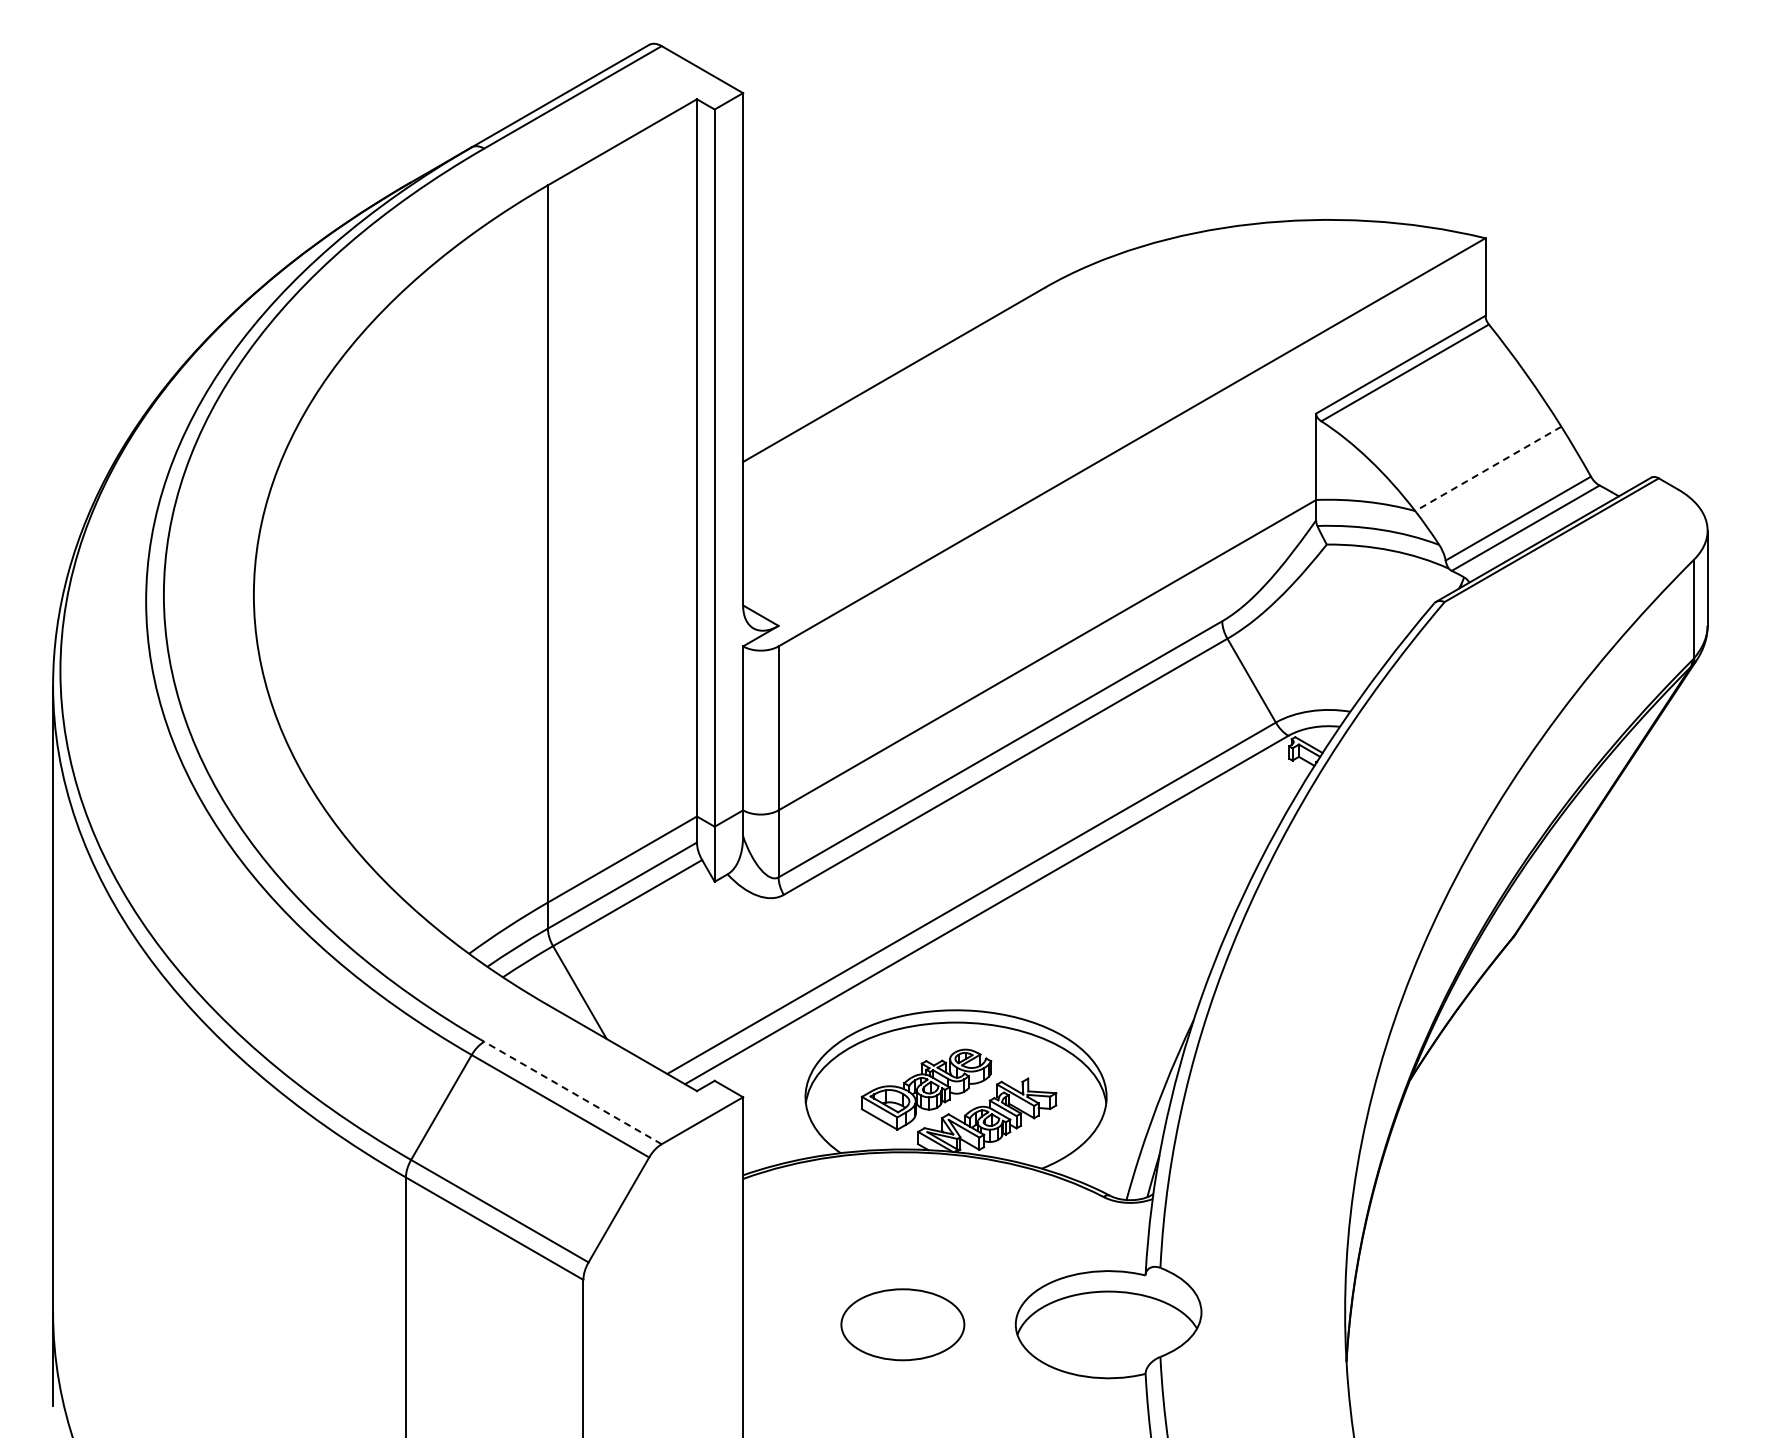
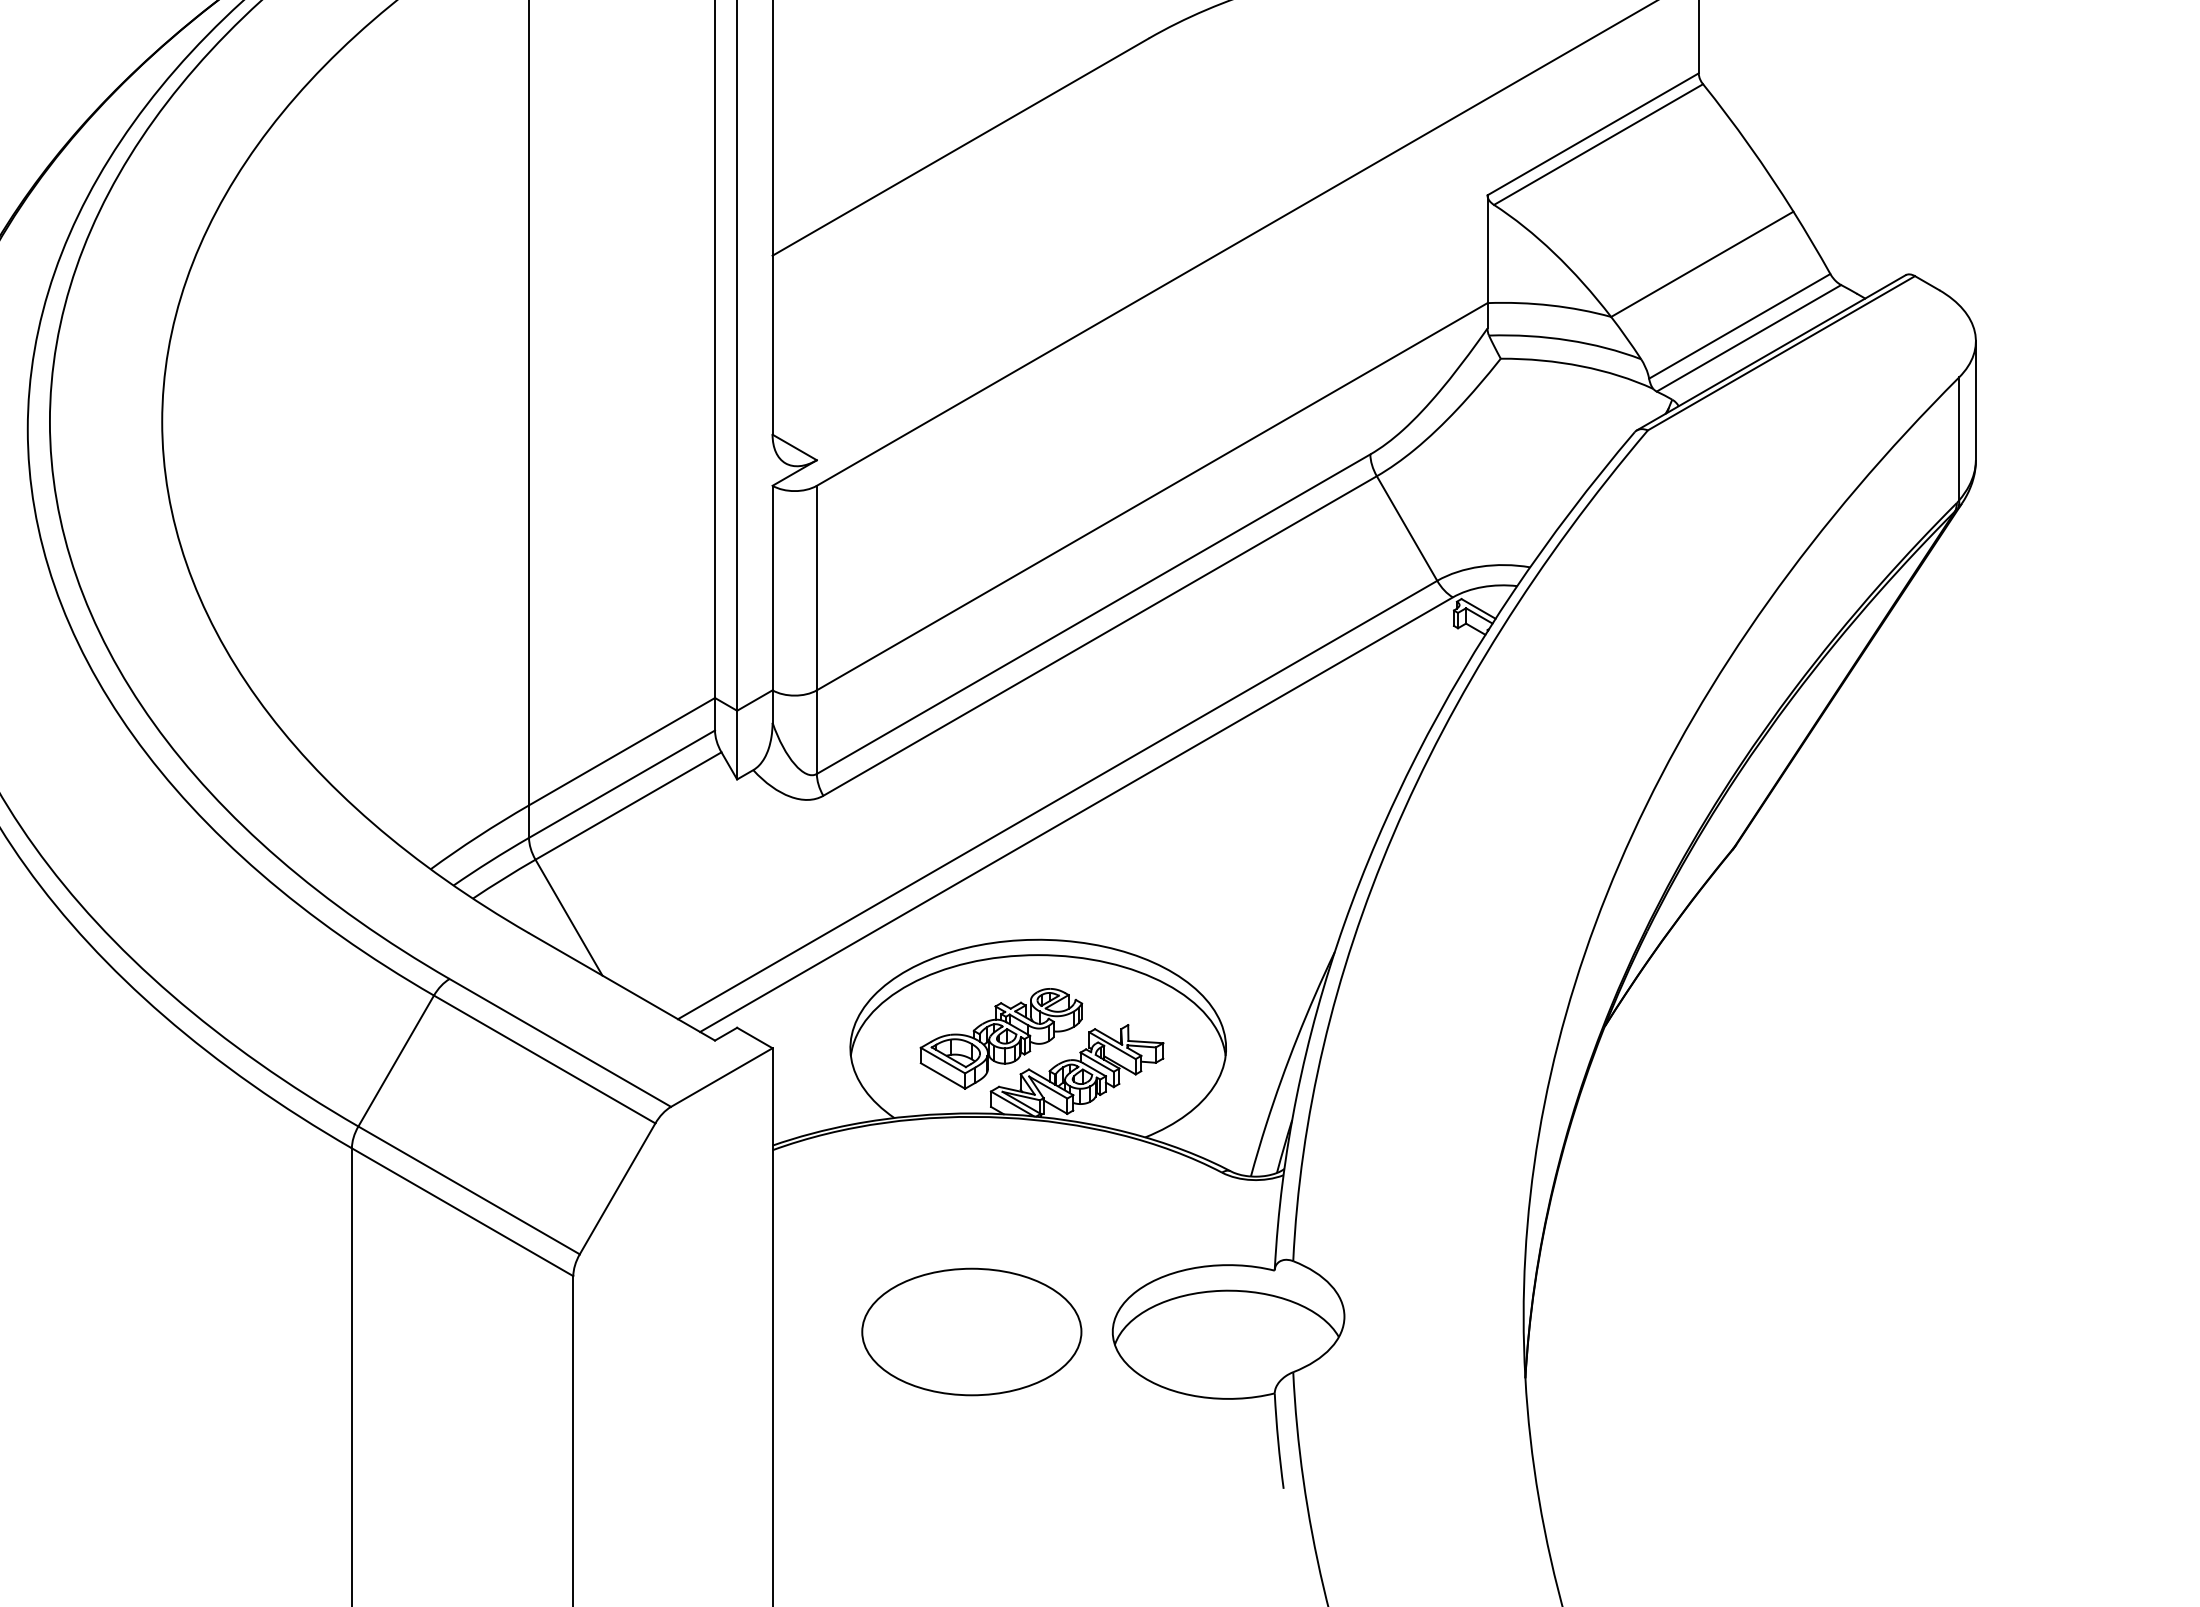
line: (1487, 469) -> (1701, 265), dashed -> solid
line: (572, 1092) -> (559, 1042), dashed -> solid
part: (902, 1324) -> (971, 1331), size x1.43

